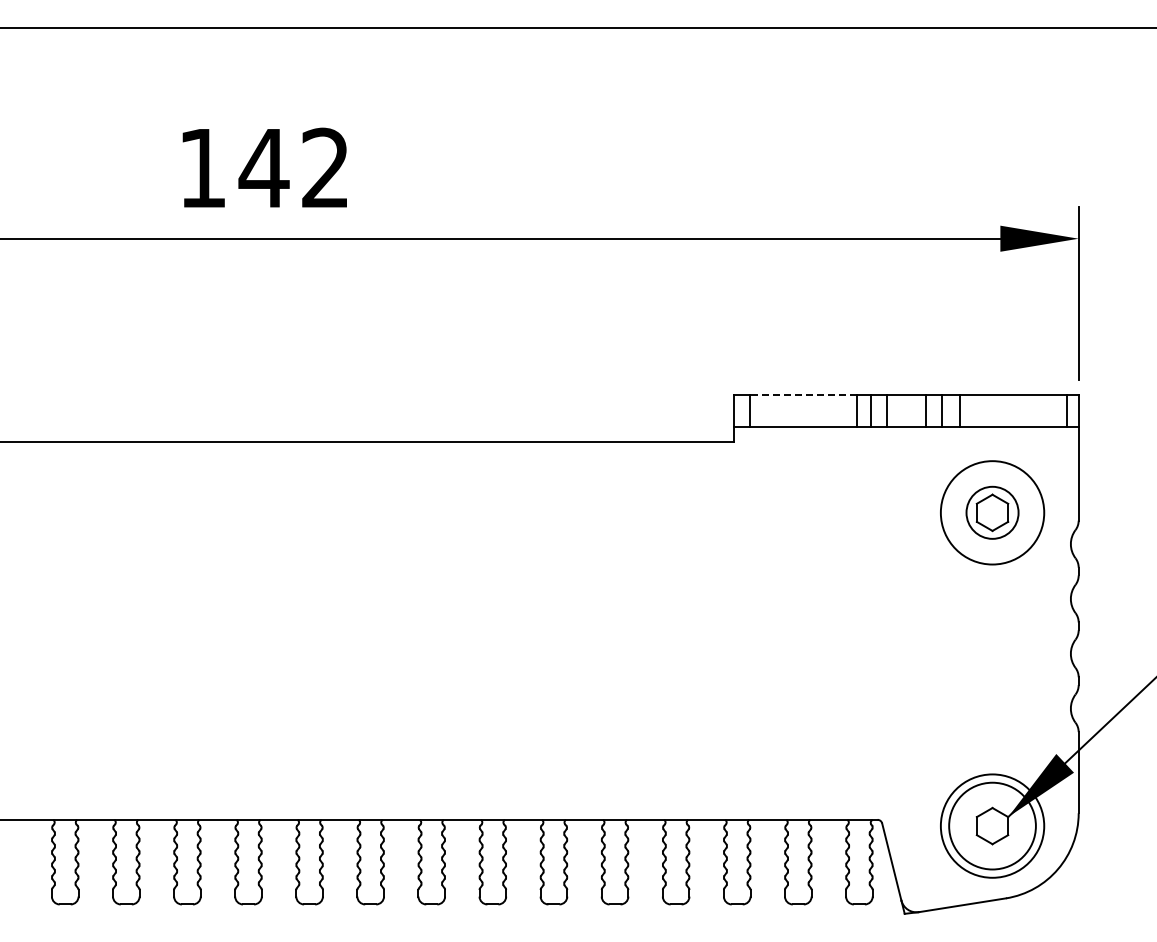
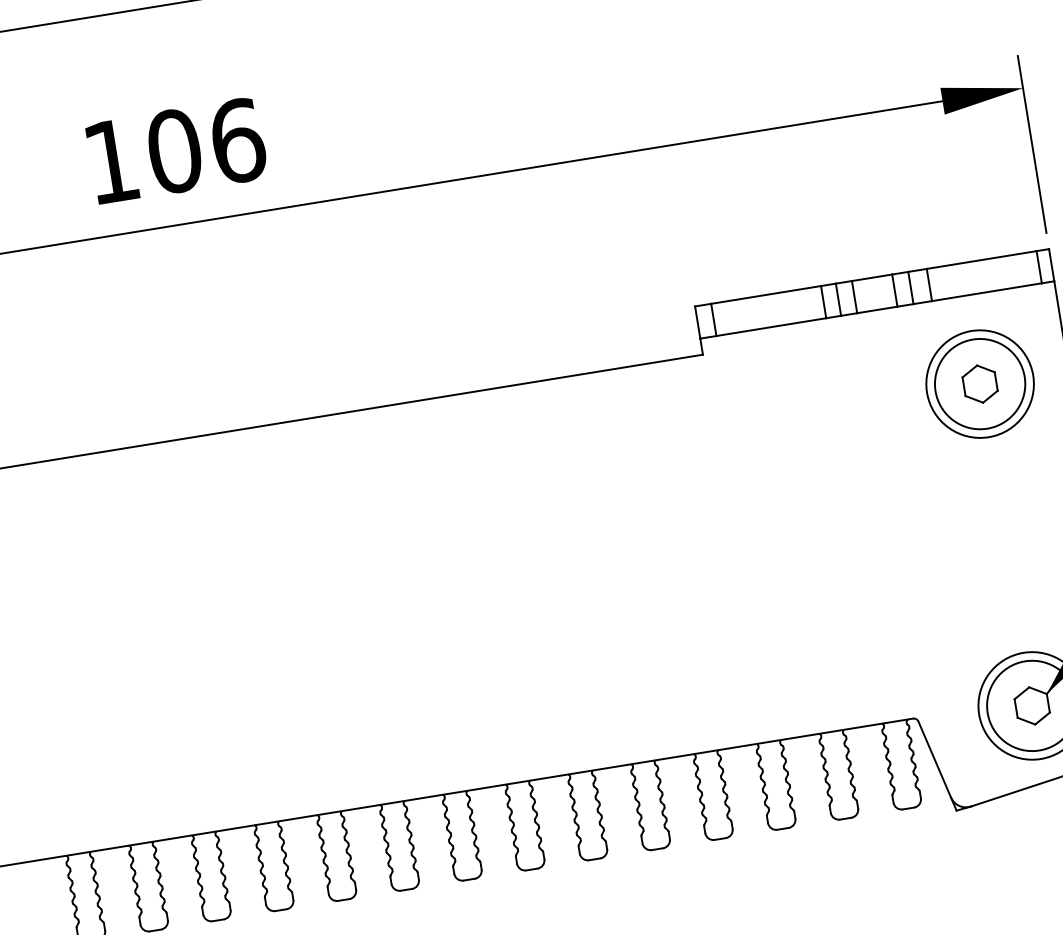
text: (294, 167) -> (205, 145), 142 -> 106
line: (802, 395) -> (765, 295), dashed -> solid
circle: (992, 512) -> (980, 383), size x1.67

